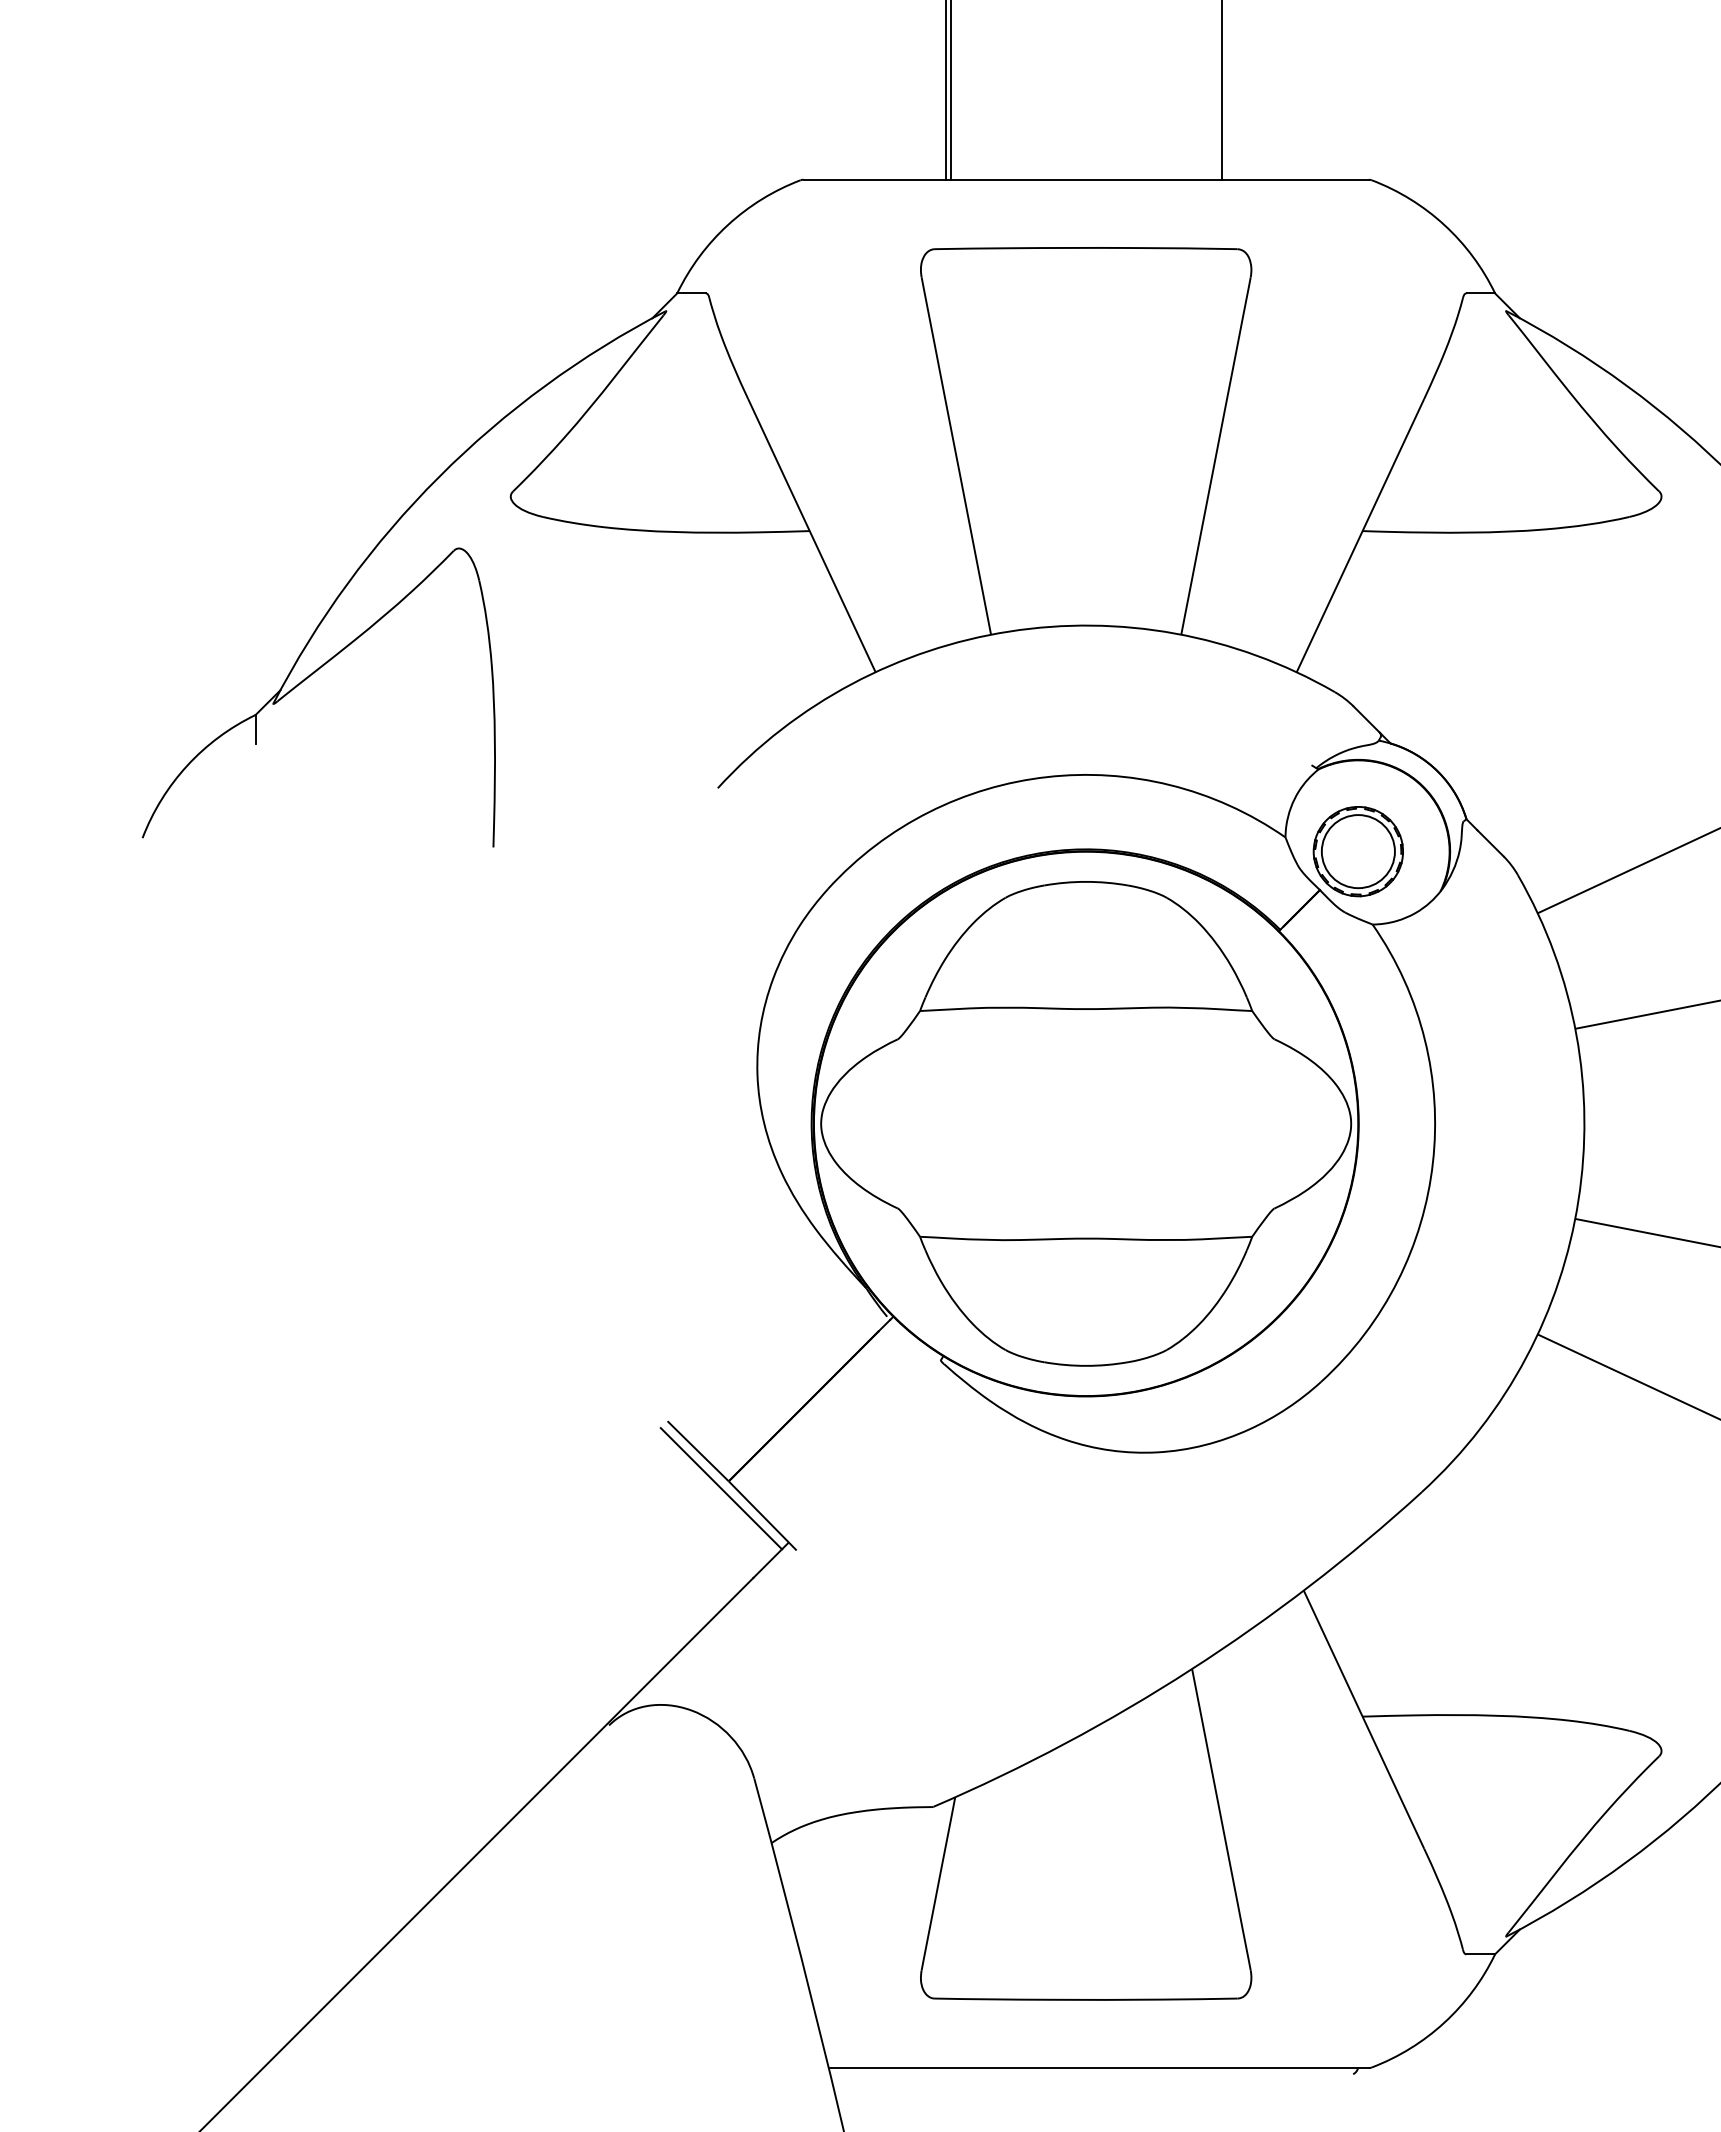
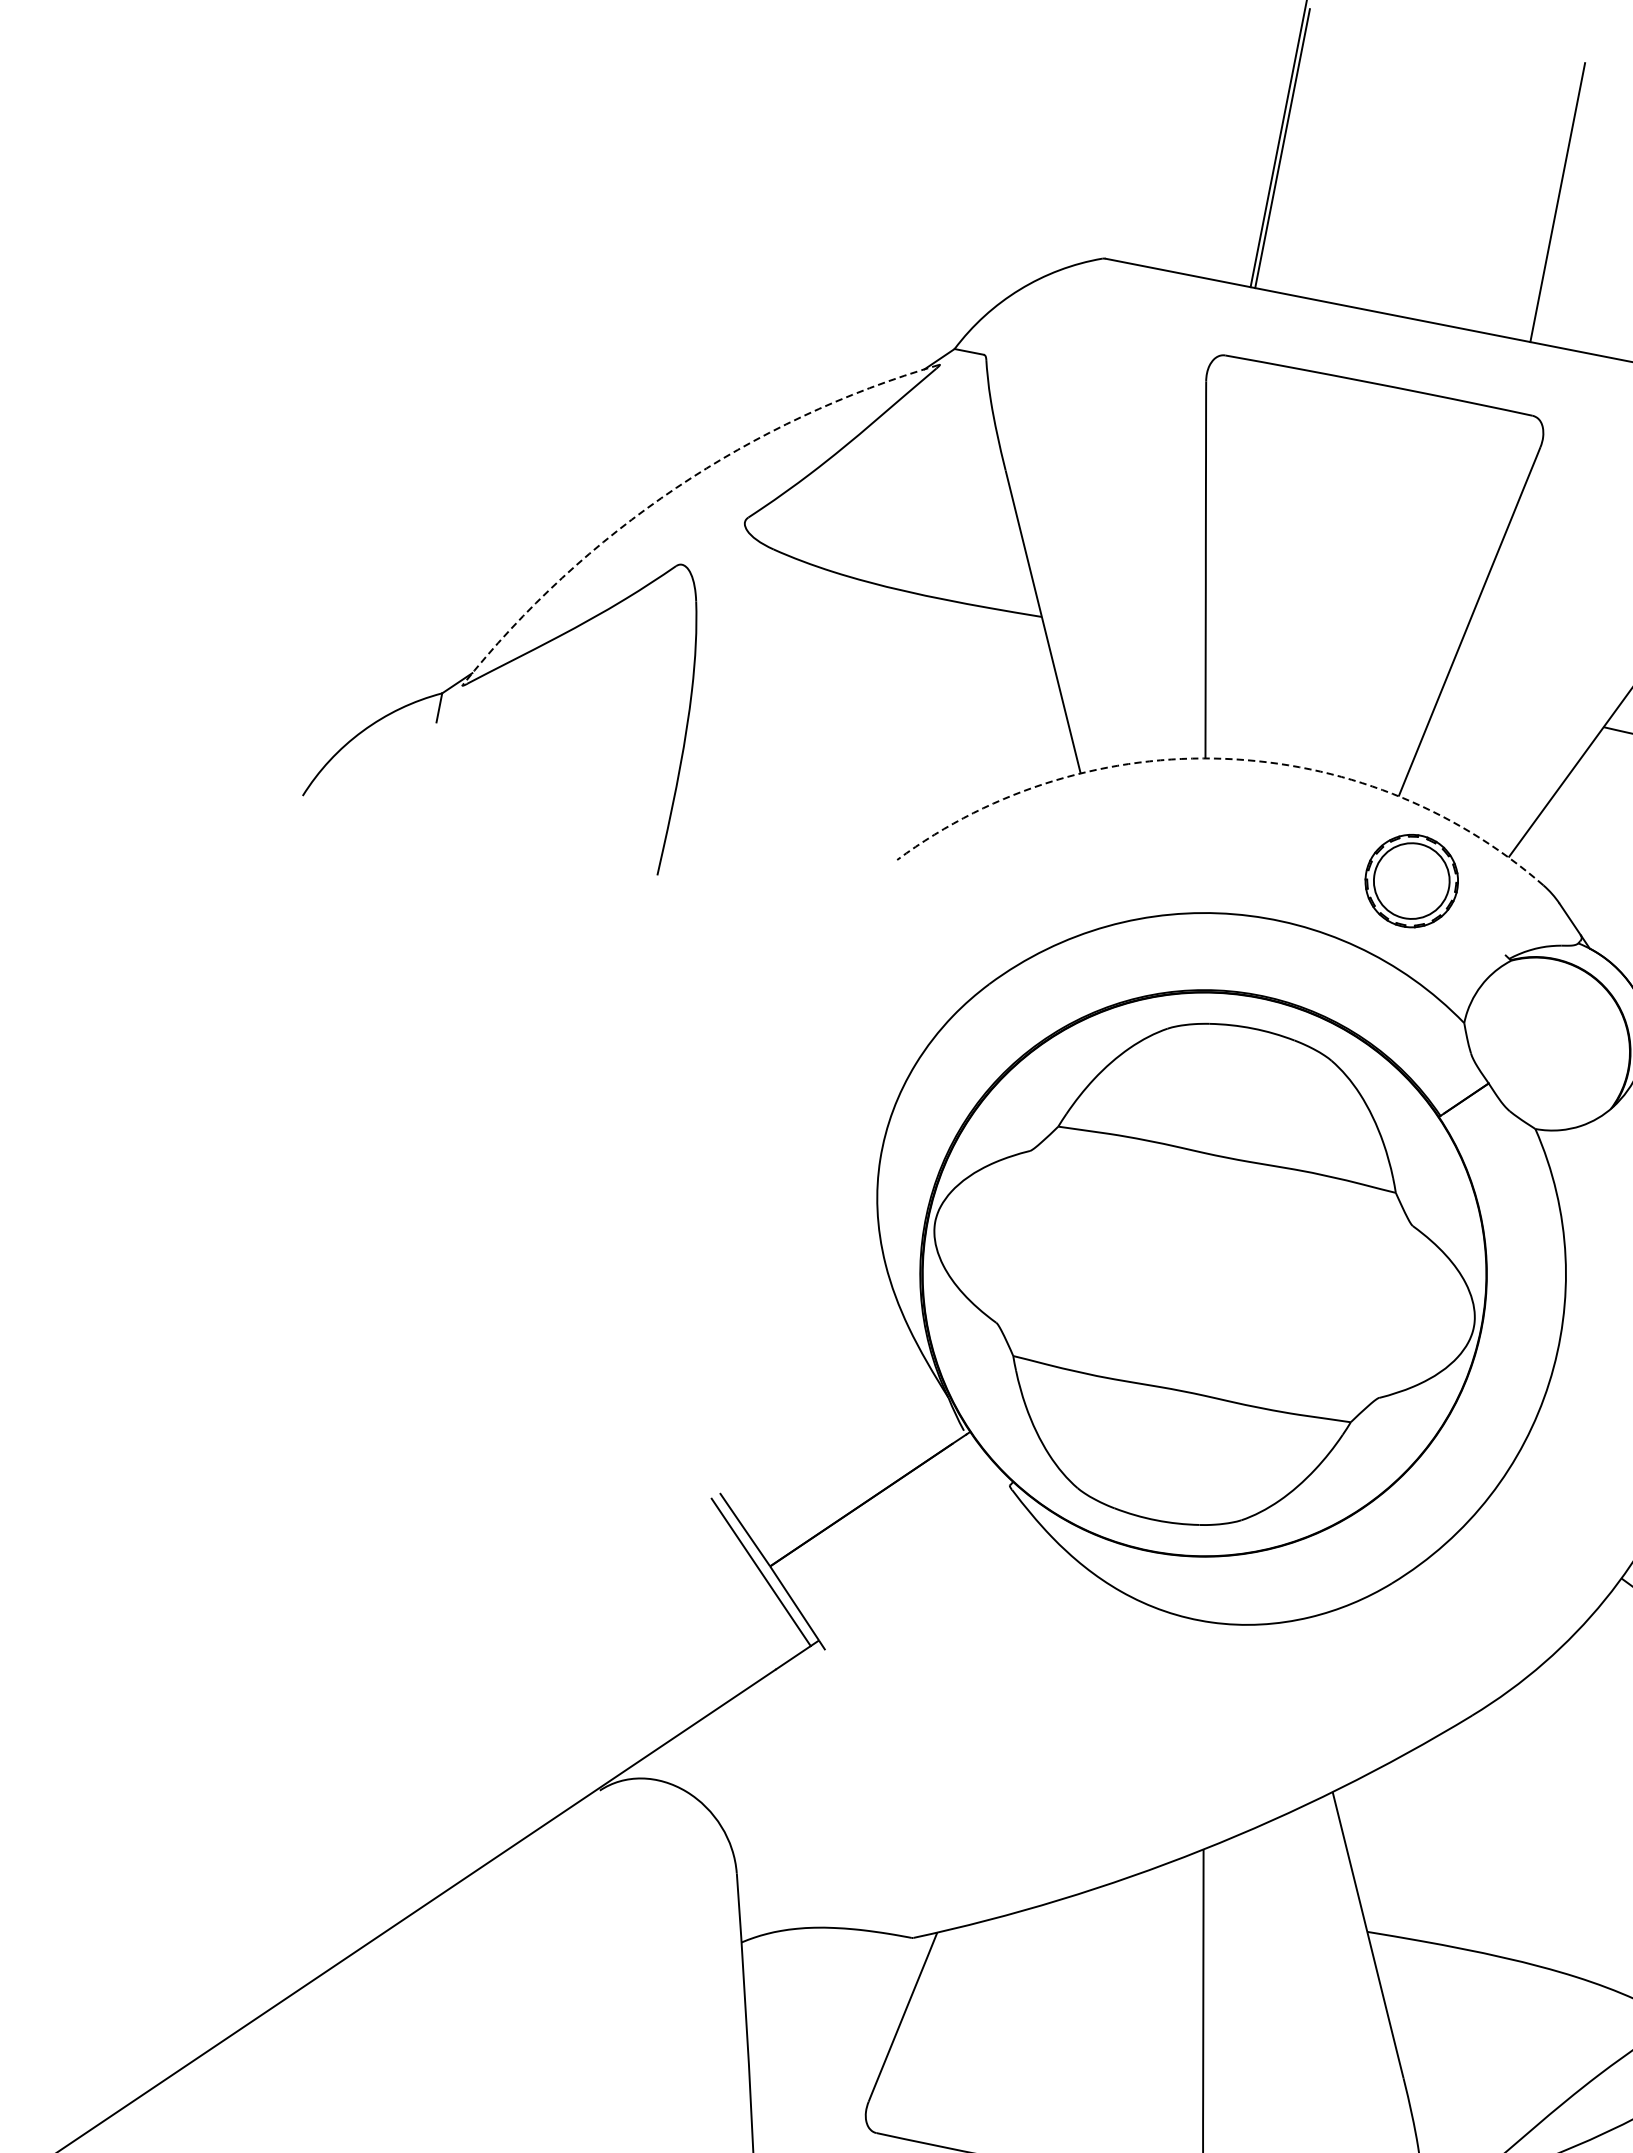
arc: (439, 476) -> (676, 487), solid -> dashed
arc: (1009, 631) -> (1224, 758), solid -> dashed
part: (1357, 851) -> (1410, 880), moved

